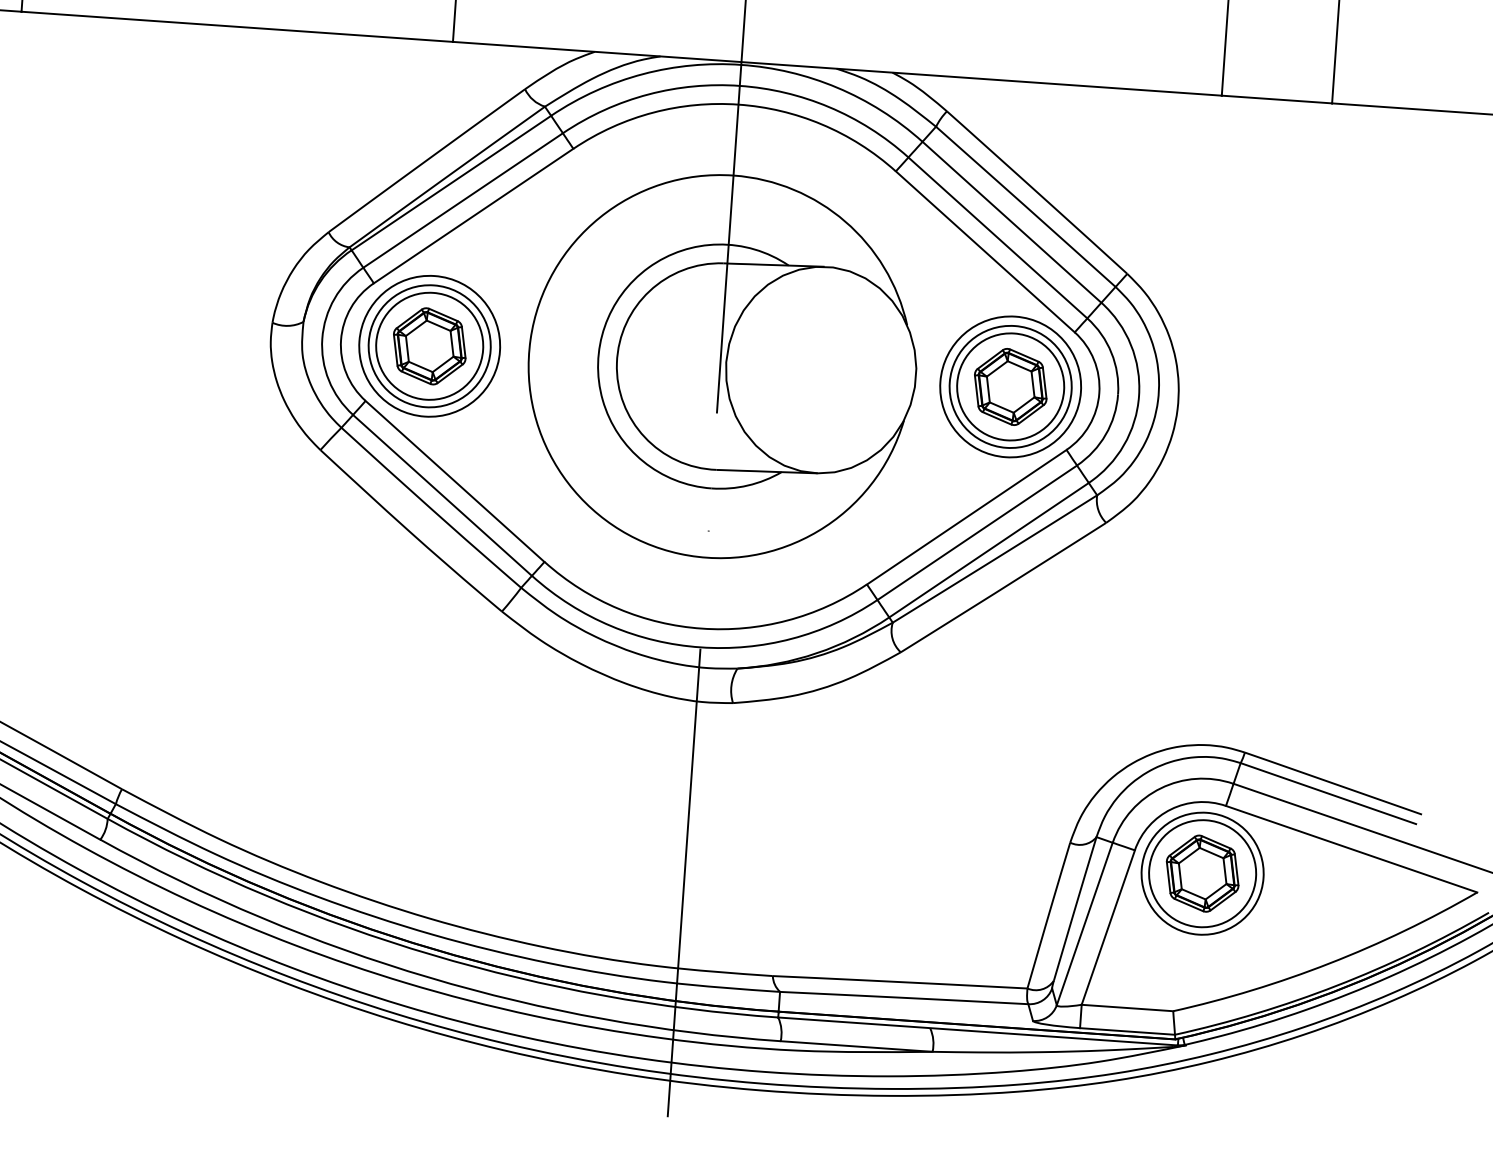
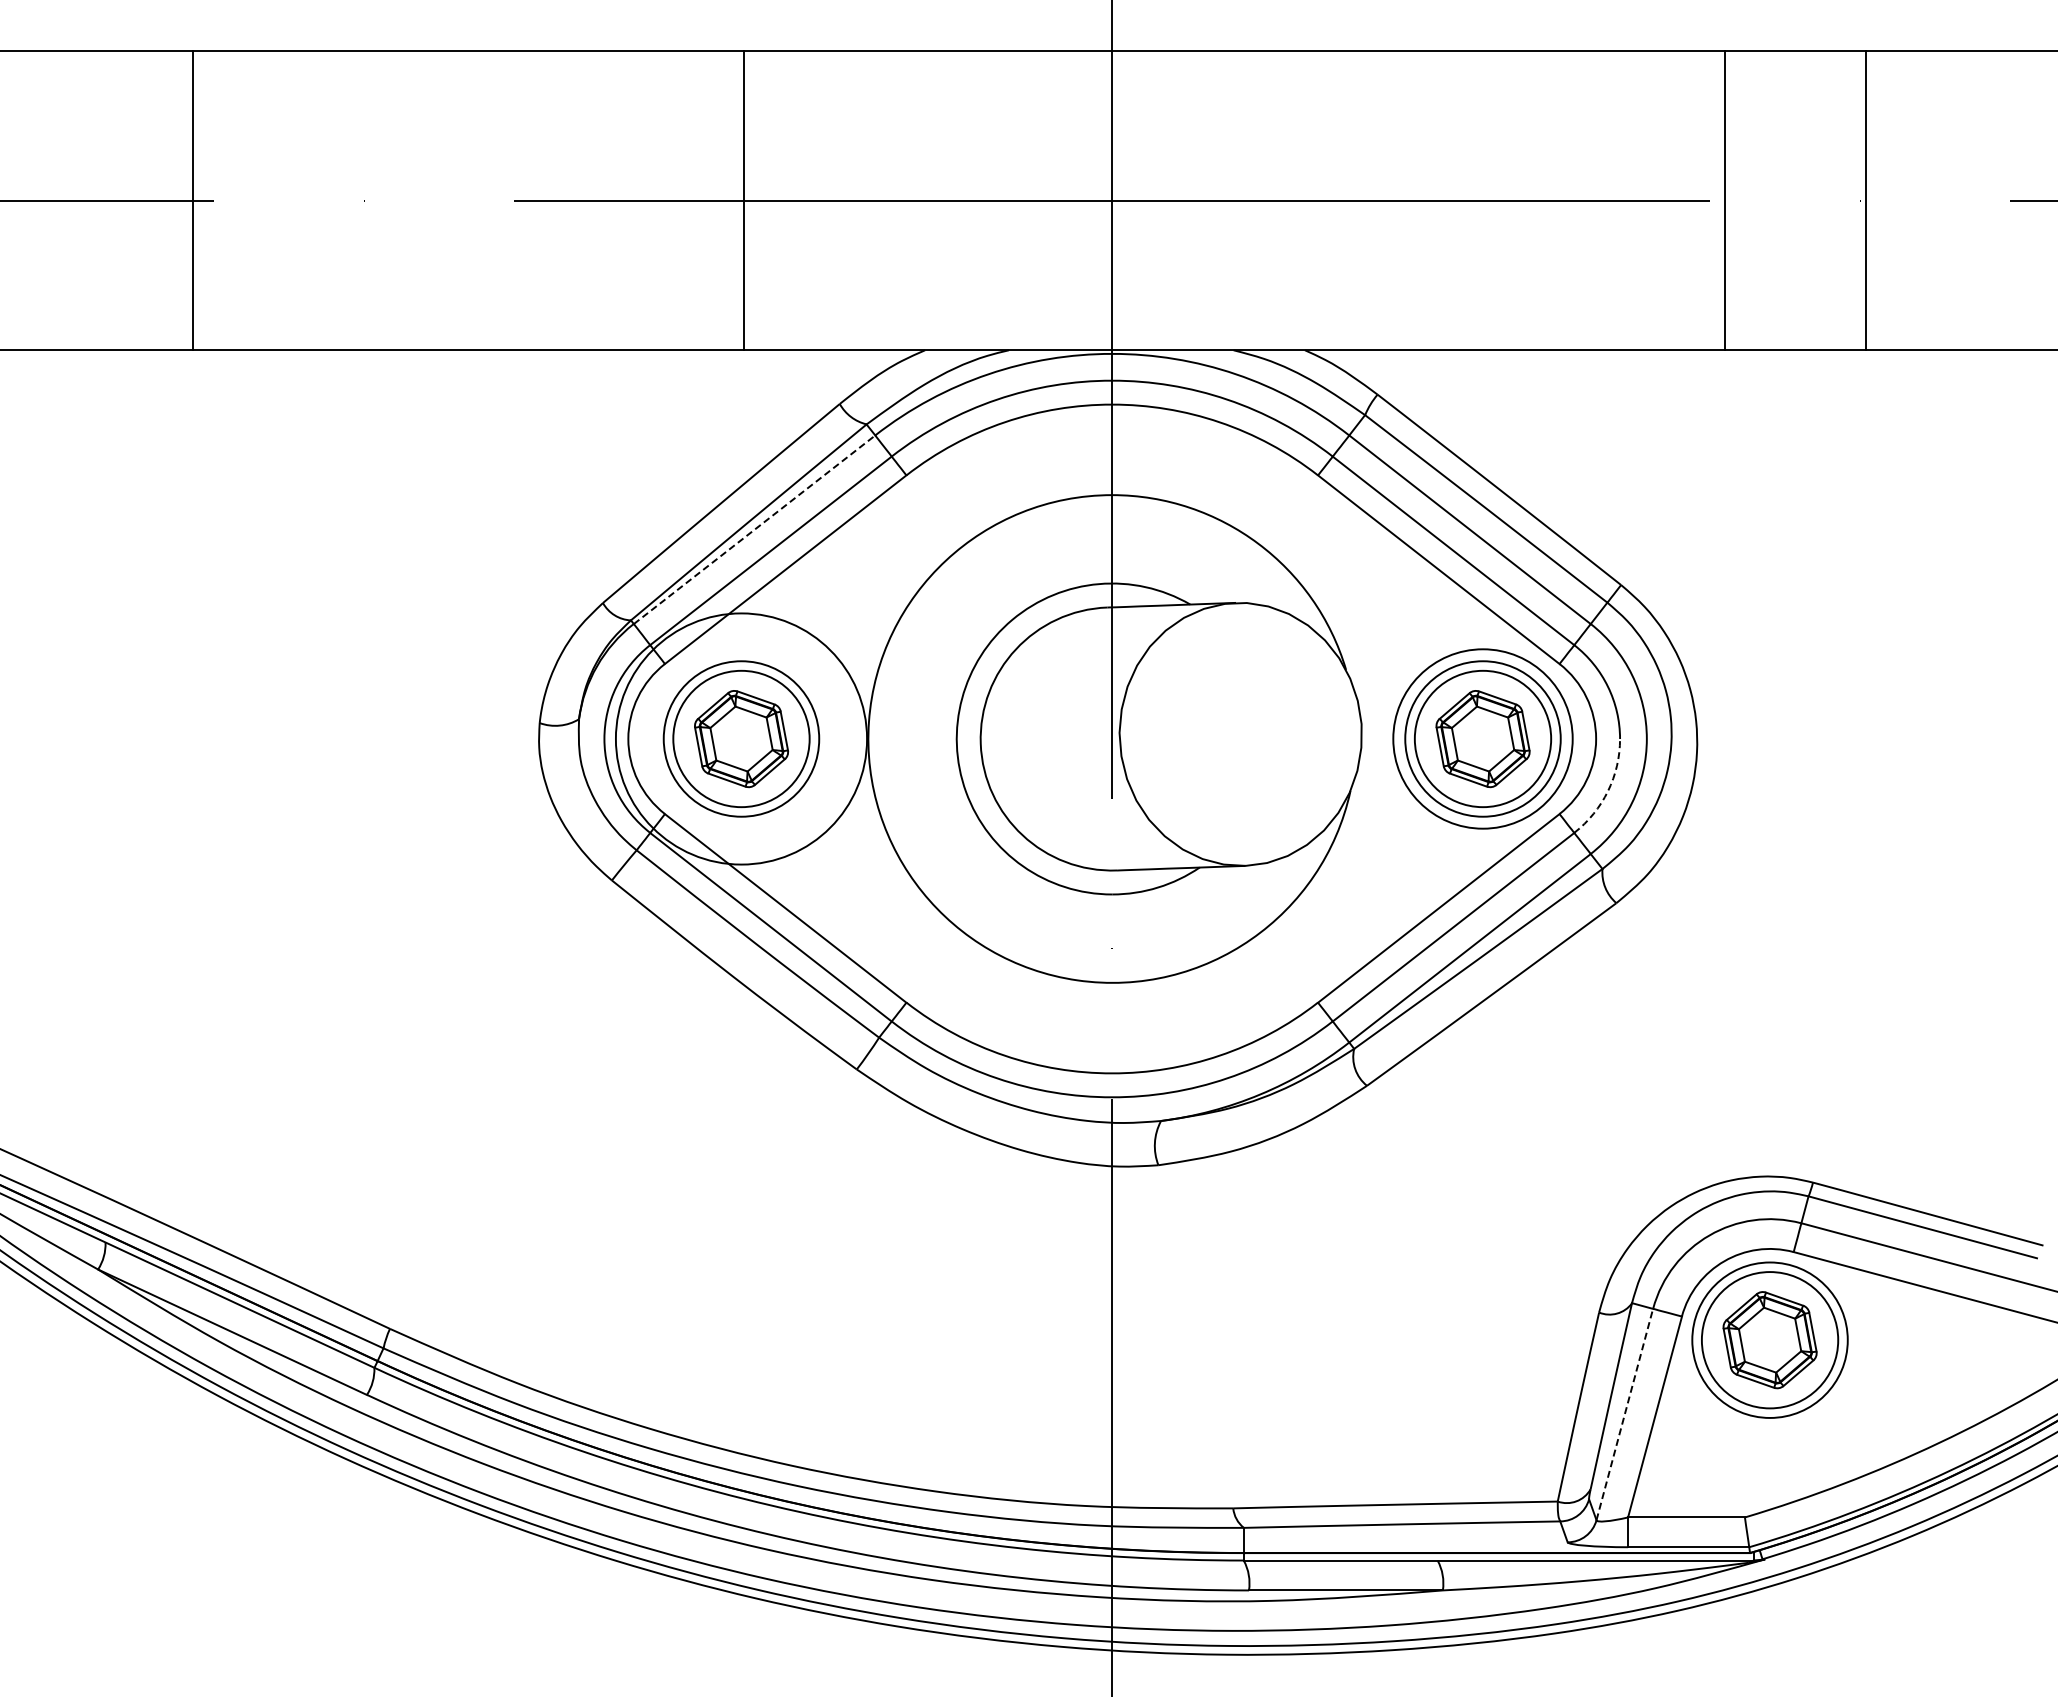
line: (451, 182) -> (754, 529), solid -> dashed
circle: (429, 345) -> (741, 738), size x1.4
arc: (1106, 434) -> (1608, 791), solid -> dashed
line: (1084, 923) -> (1624, 1414), solid -> dashed

